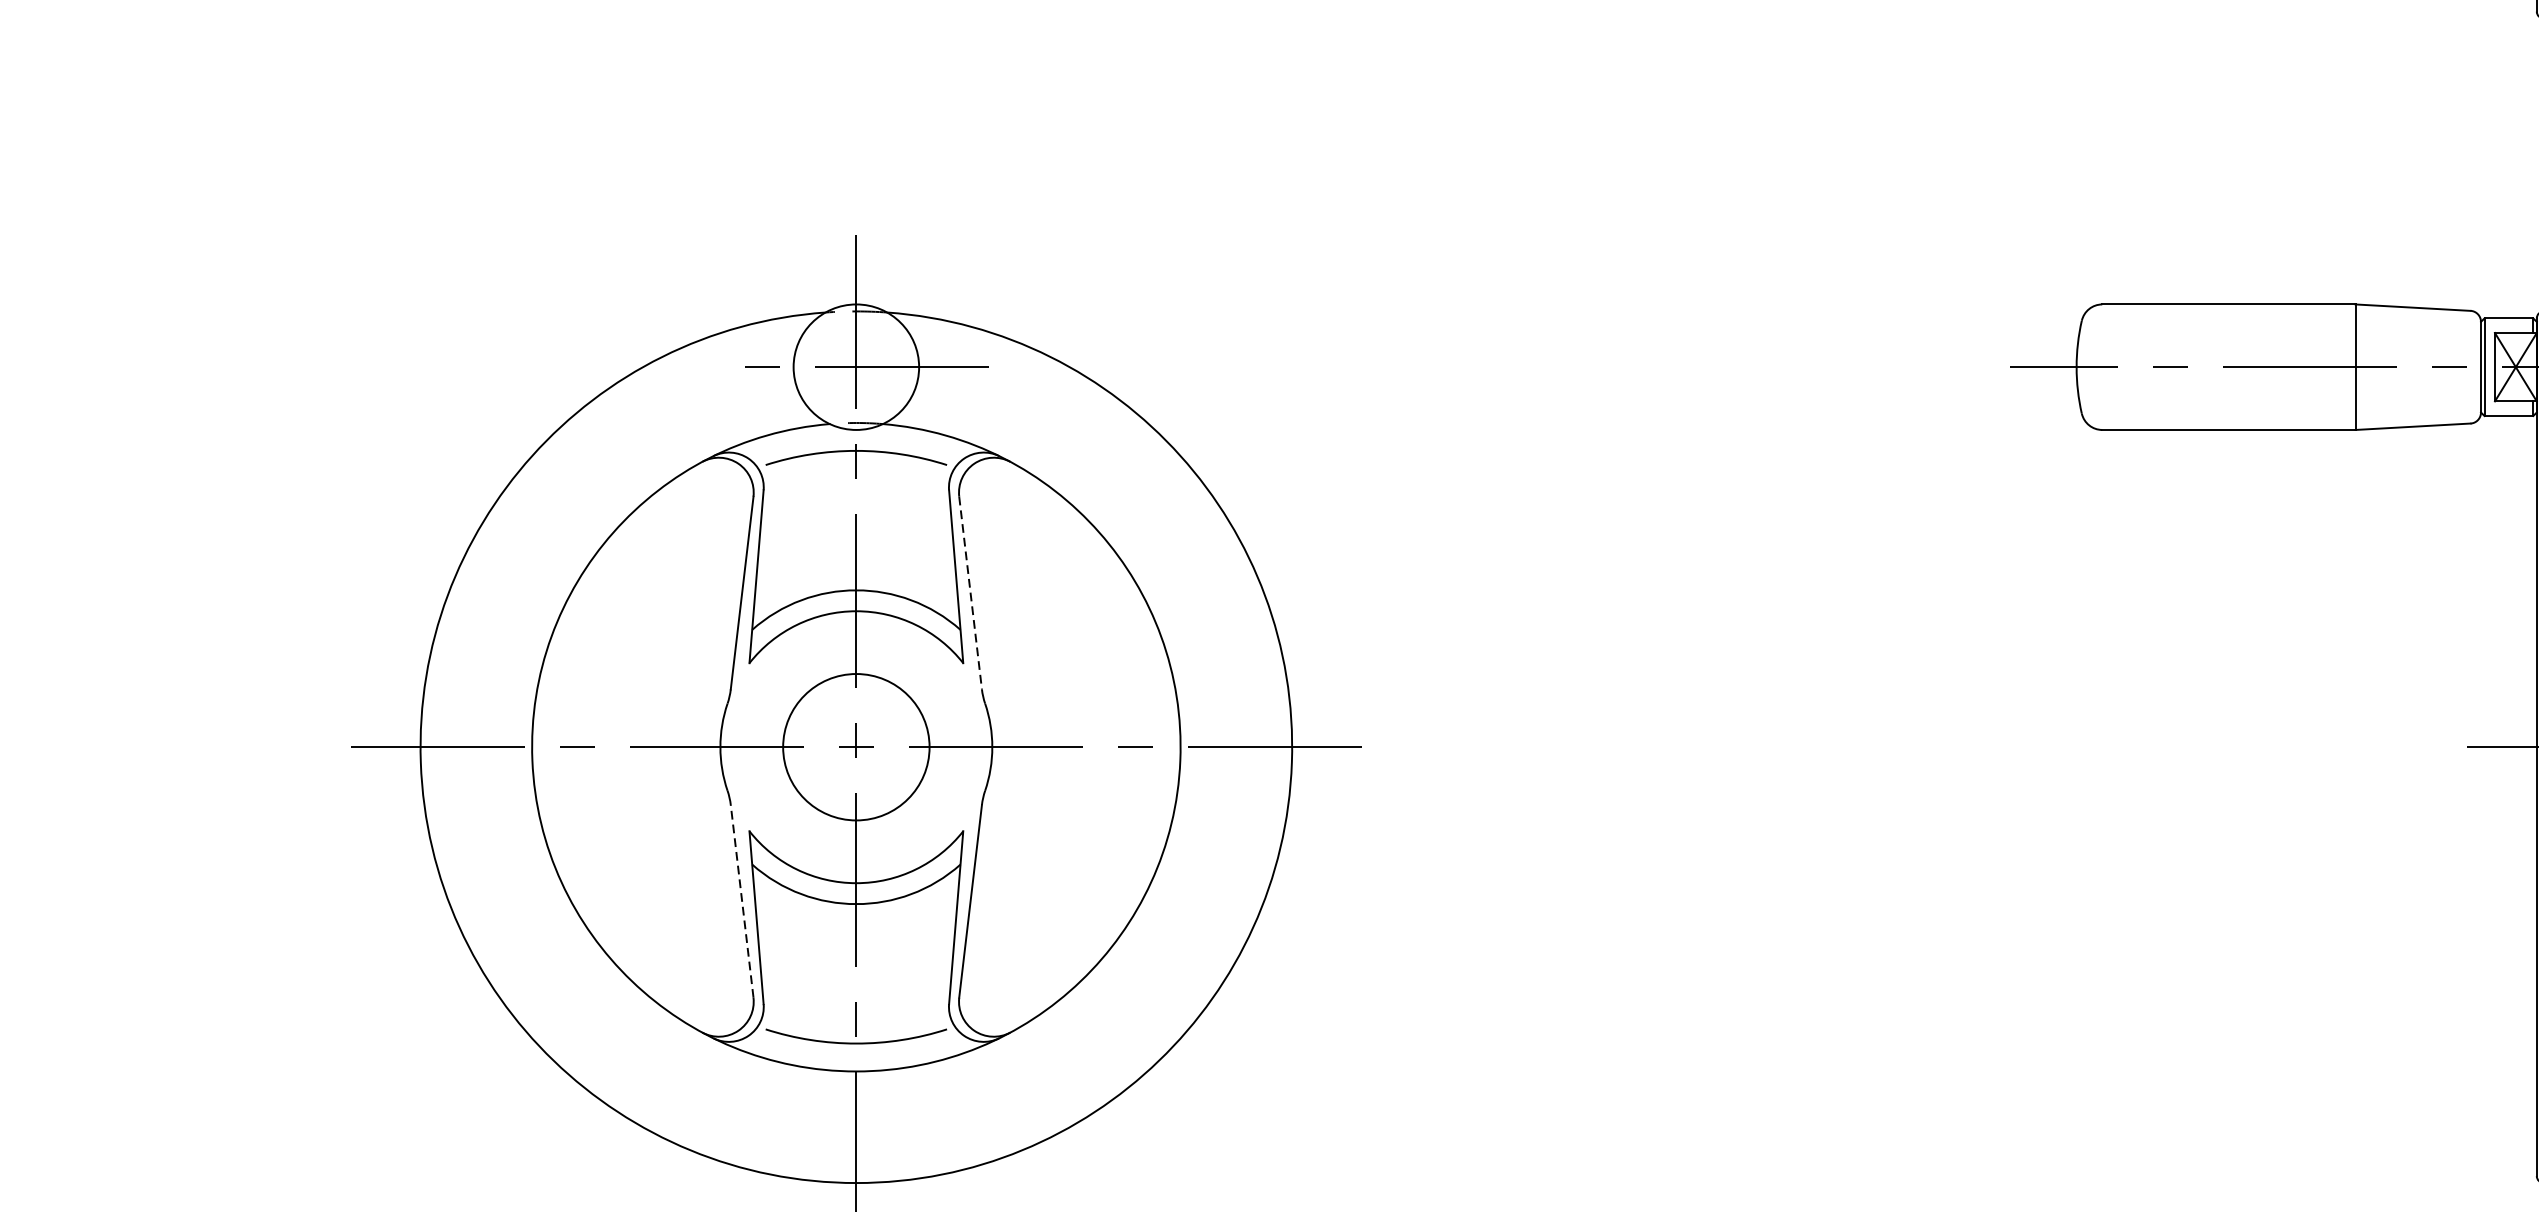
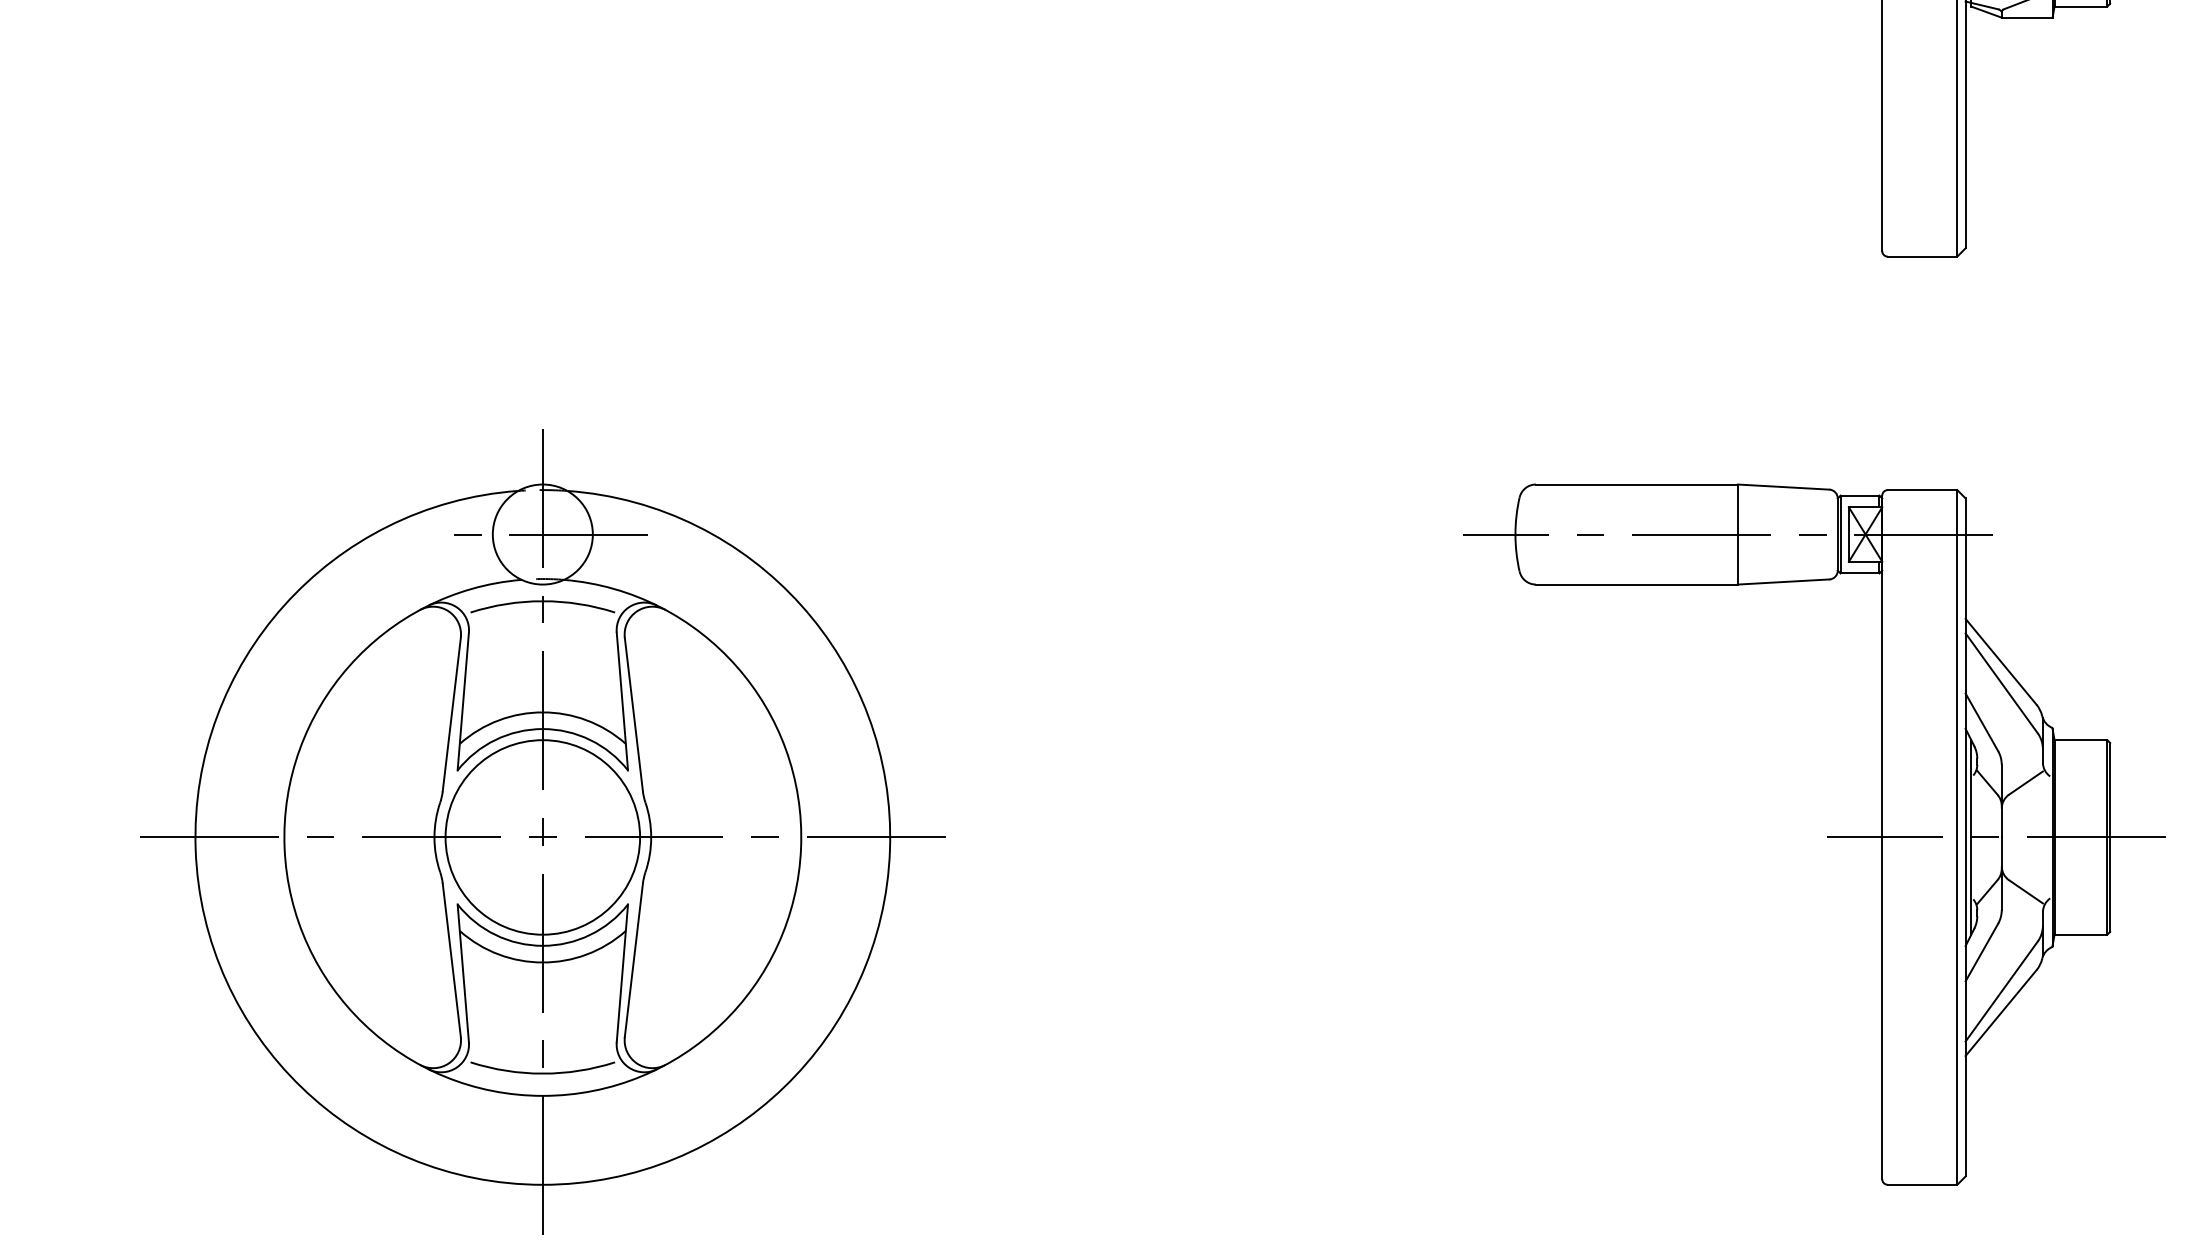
line: (970, 594) -> (633, 715), dashed -> solid
circle: (855, 747) -> (542, 837), size x1.67
line: (741, 900) -> (451, 959), dashed -> solid

